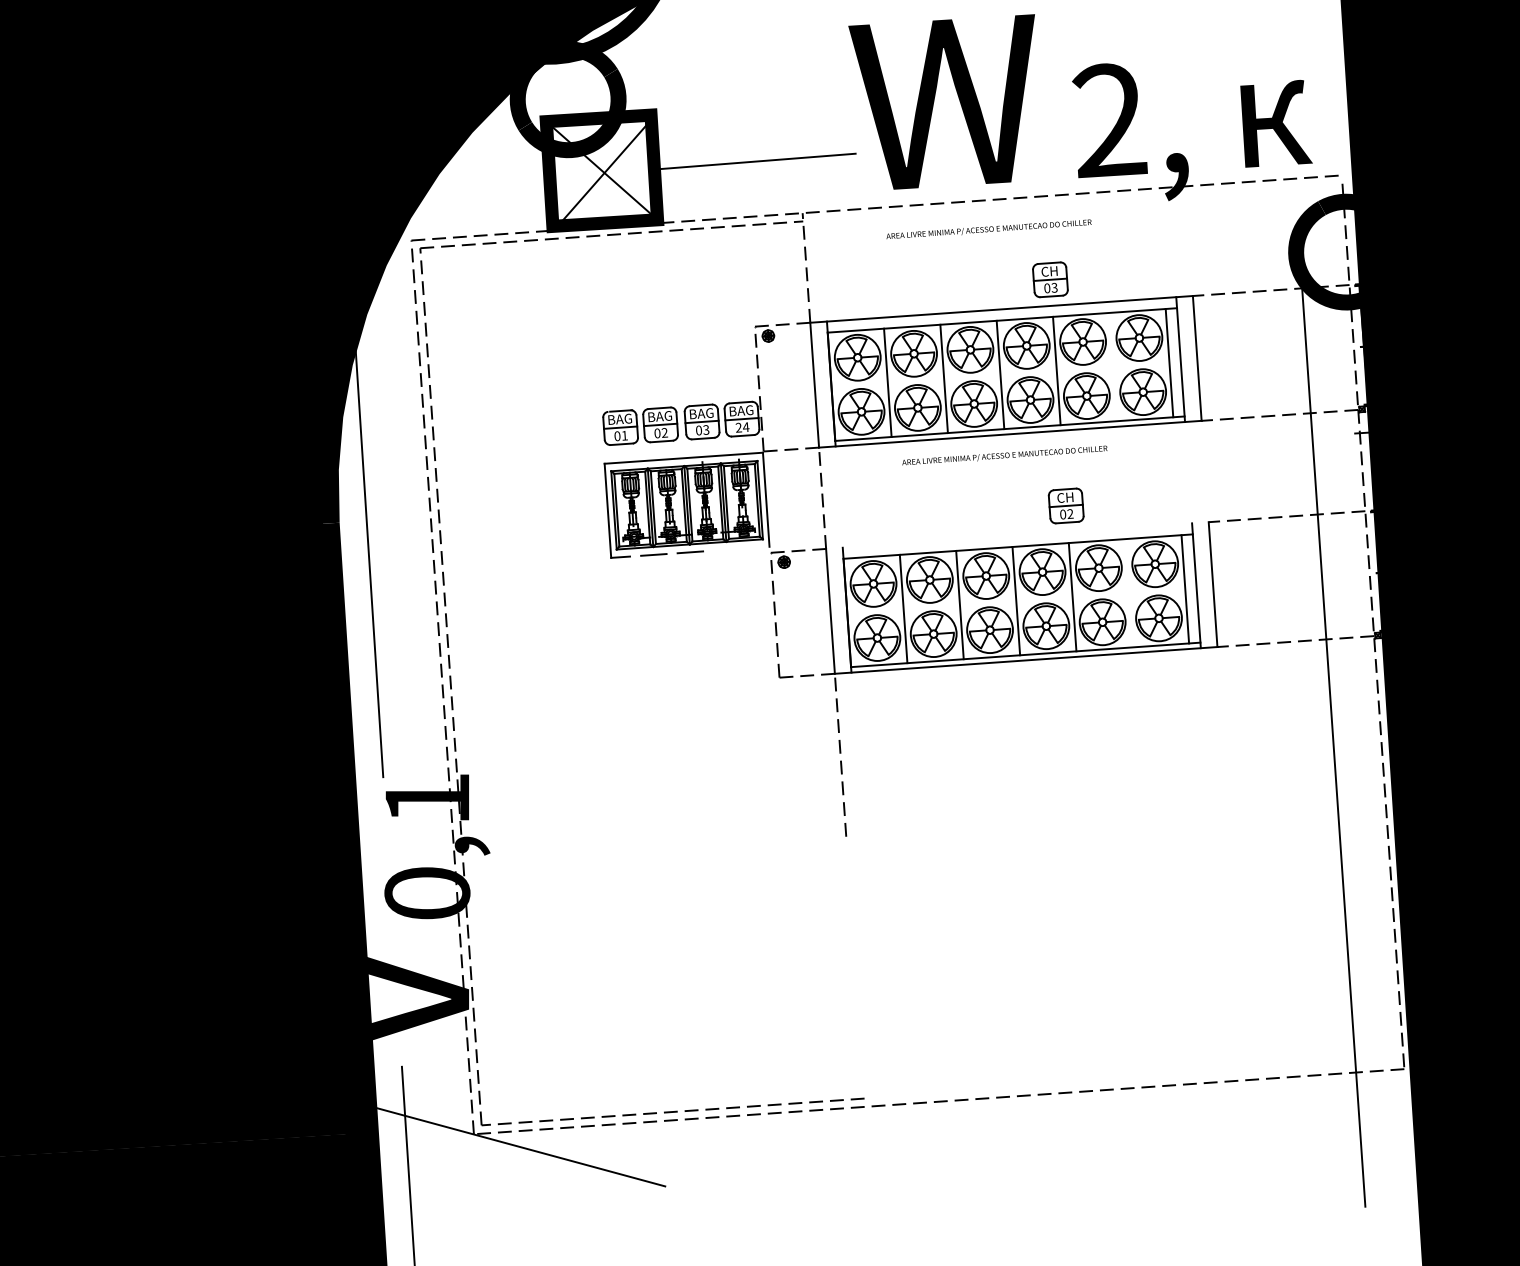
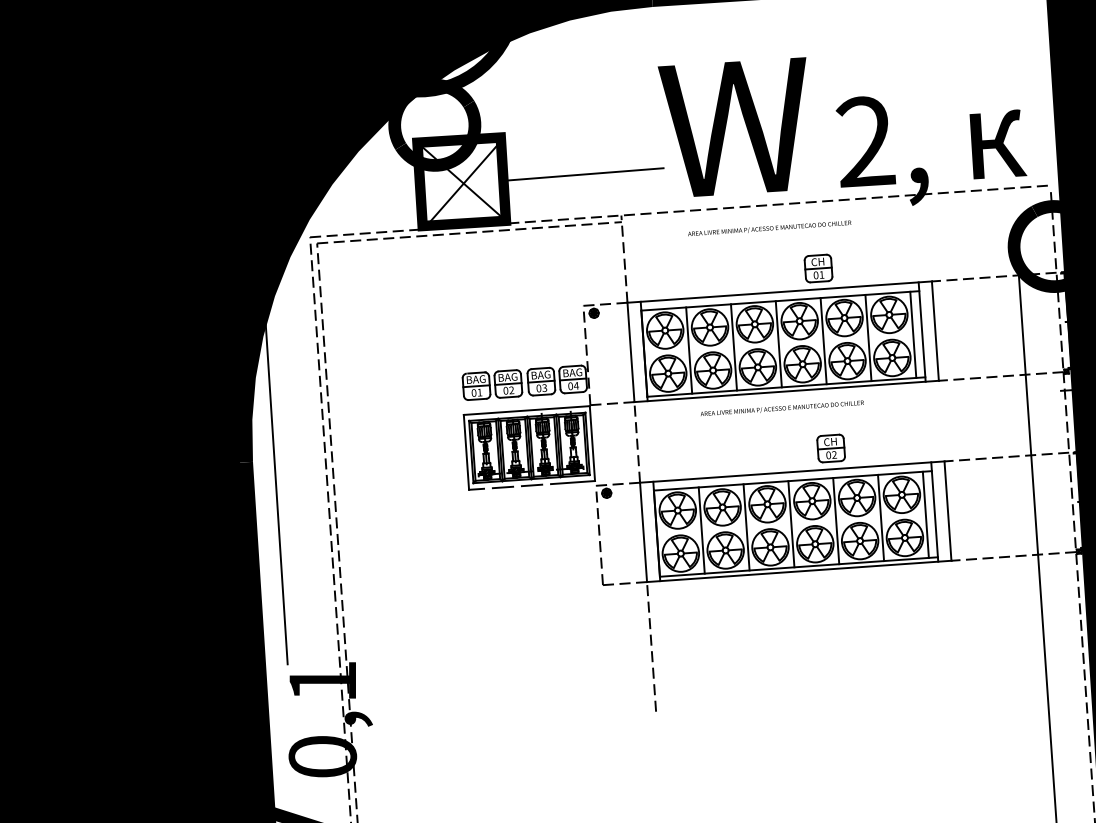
text: (1054, 287) -> (821, 274), 03 -> 01
line: (1112, 366) -> (867, 337), added
text: (738, 427) -> (570, 386), 24 -> 04
line: (1017, 535) -> (792, 472), added
line: (741, 548) -> (572, 482), added
line: (1128, 593) -> (880, 518), added

